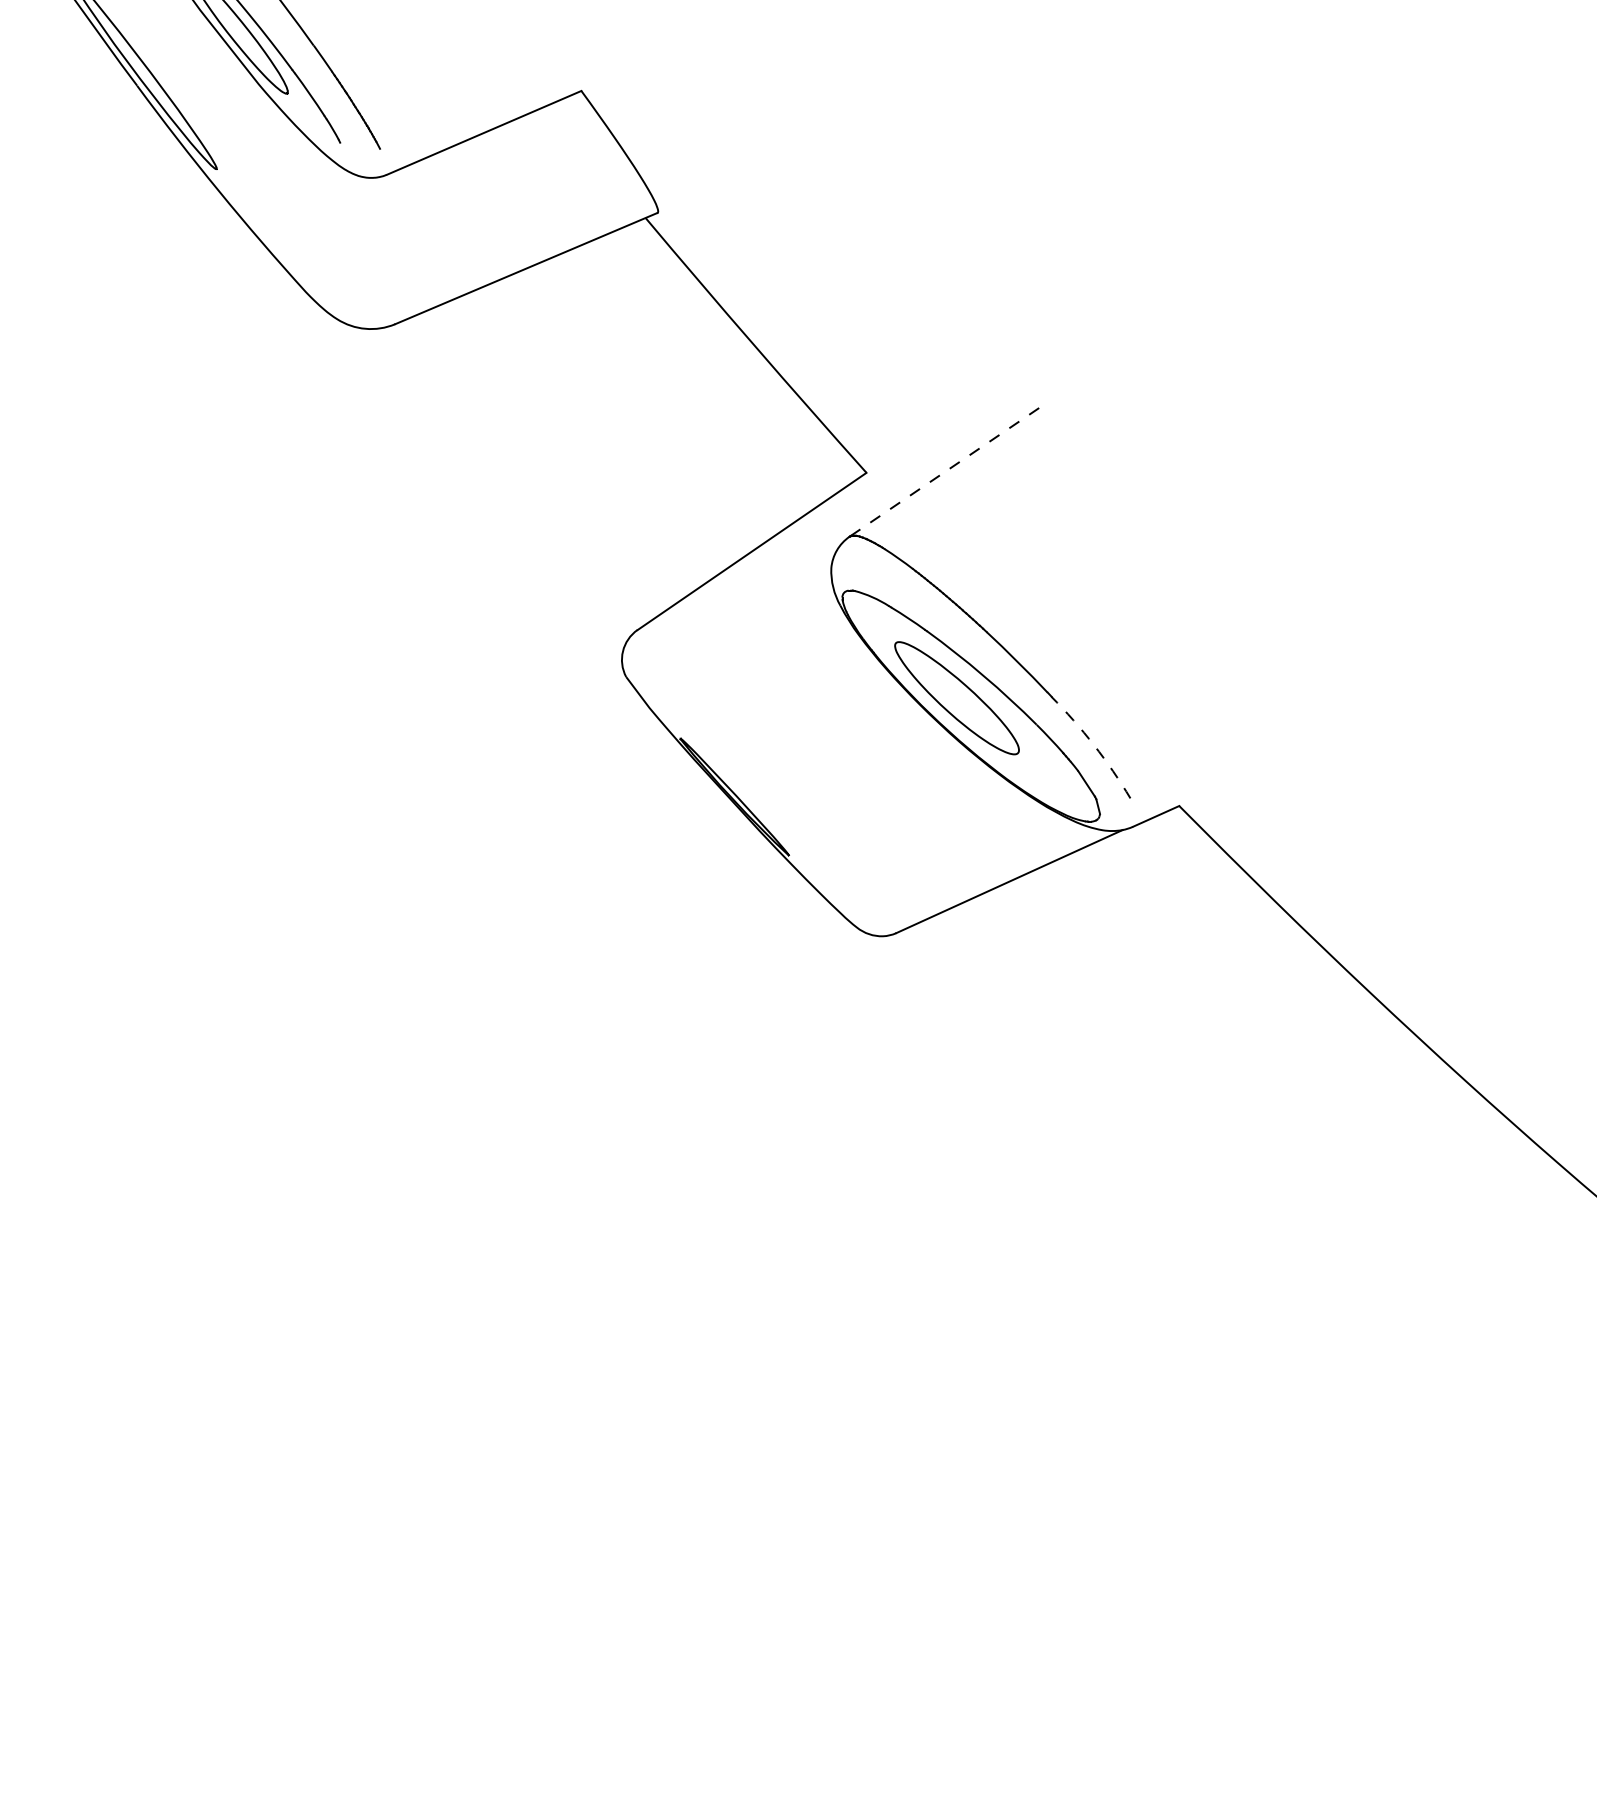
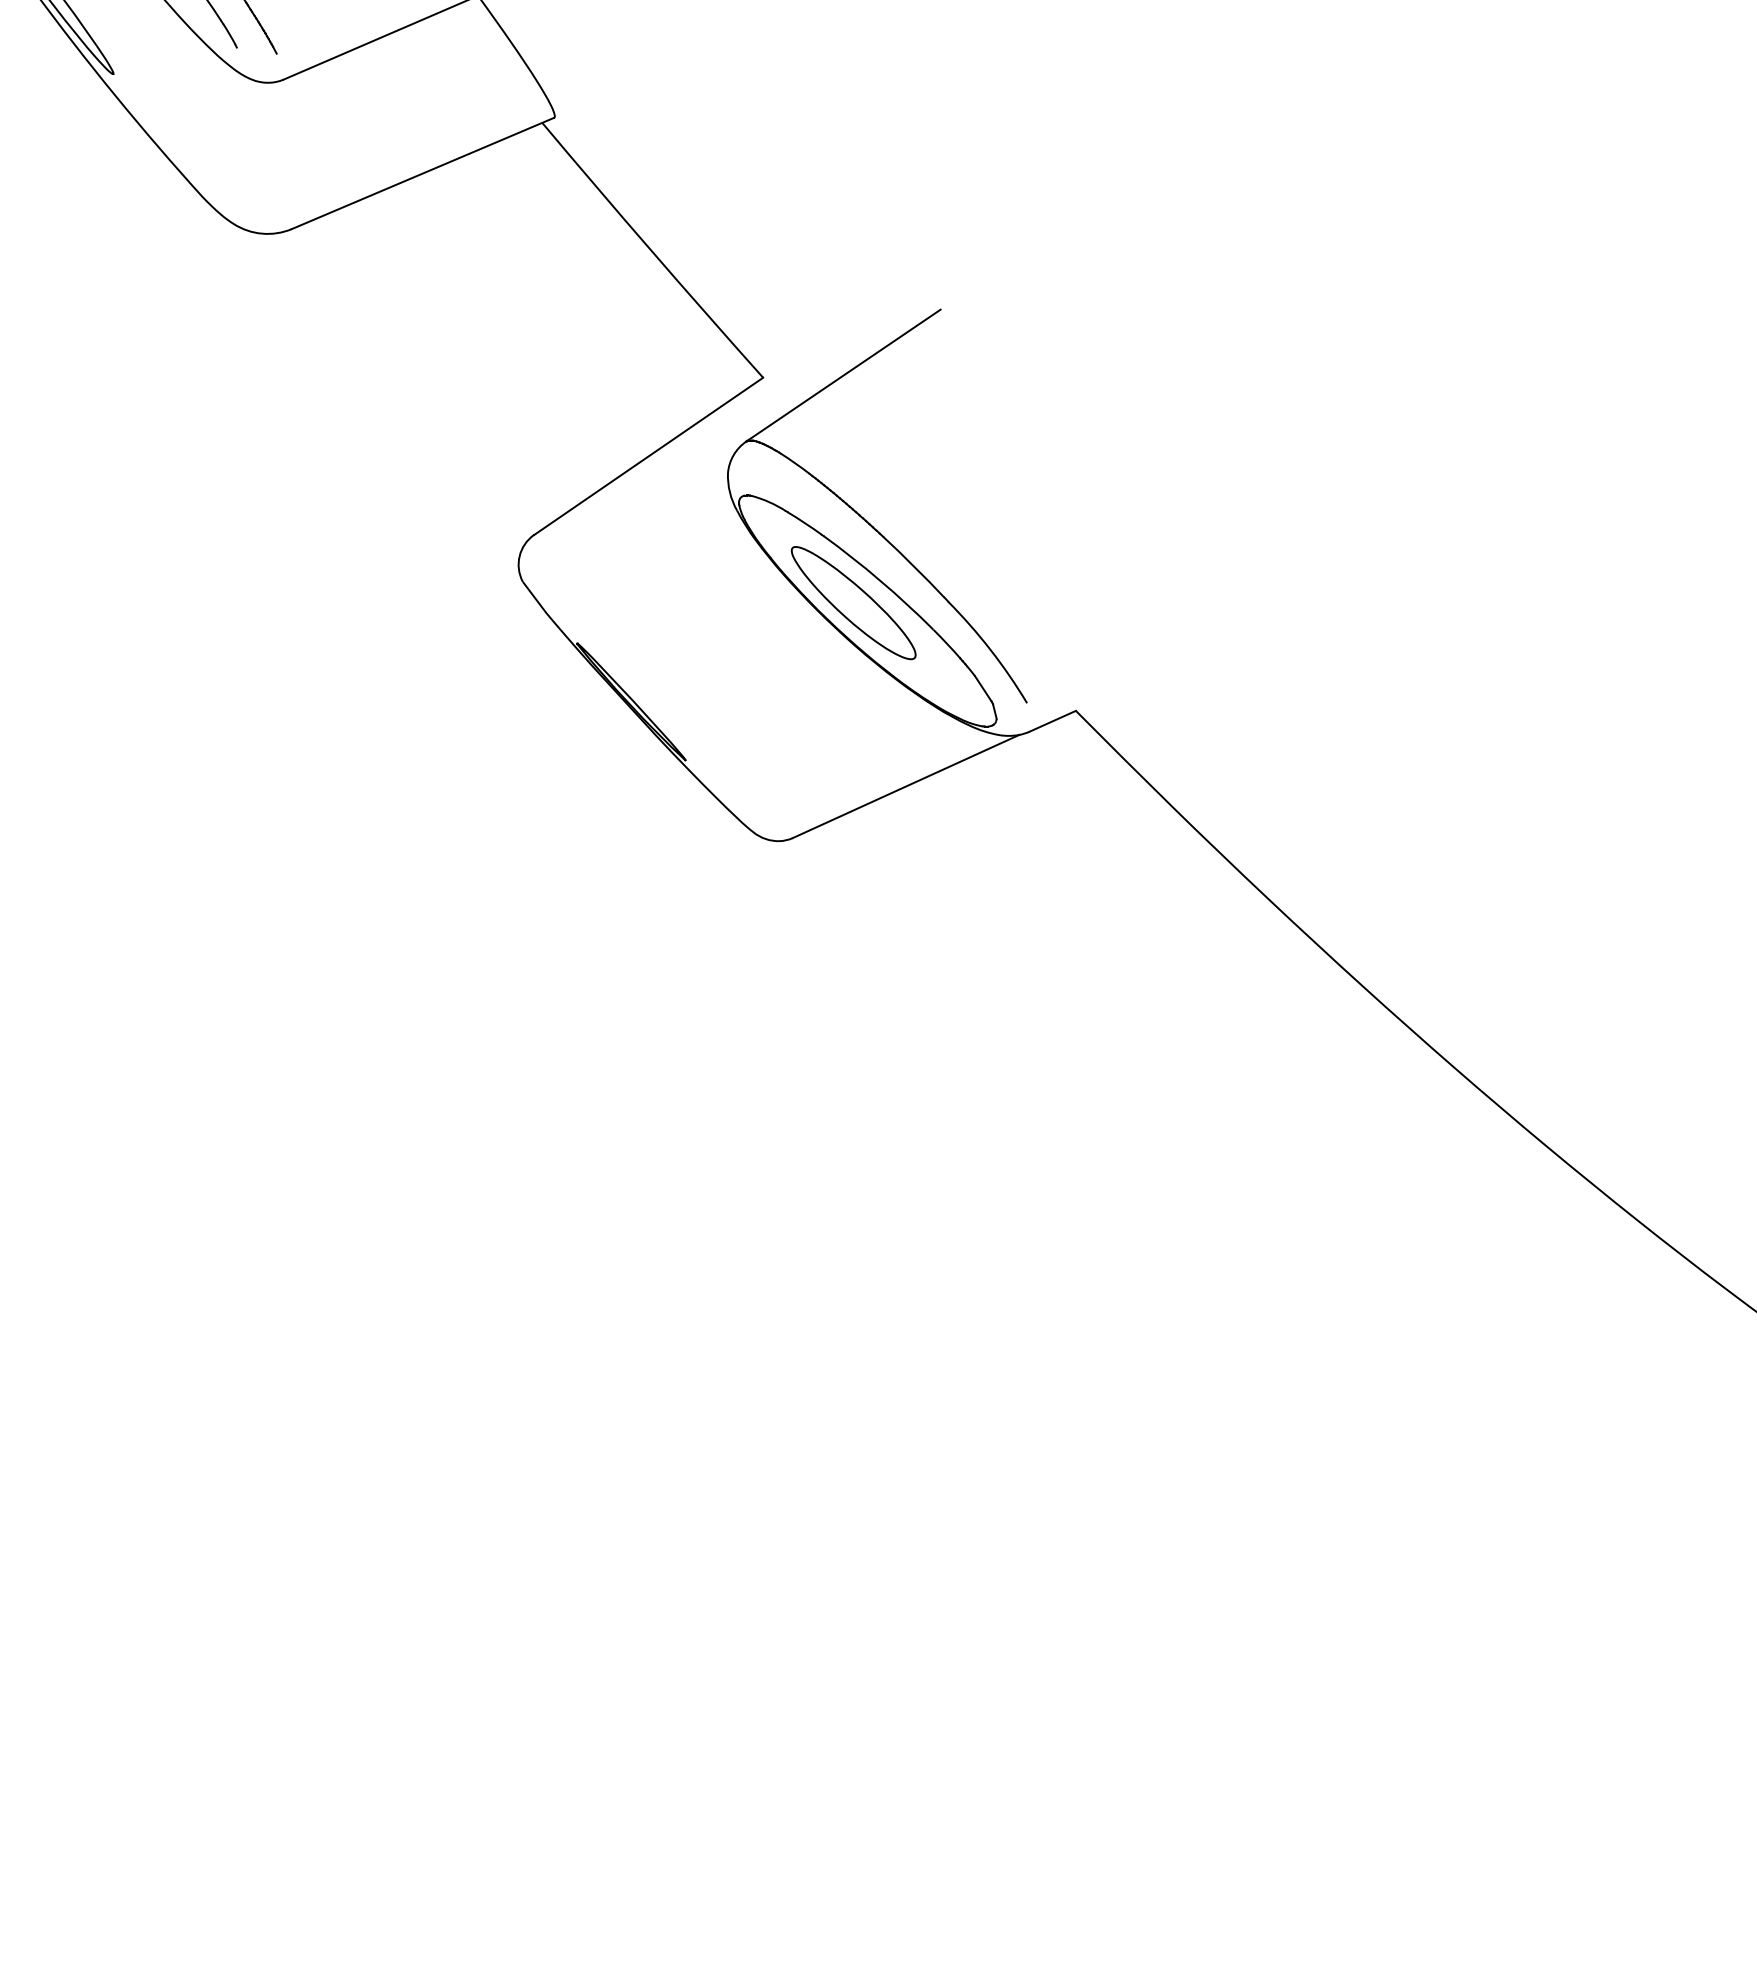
line: (946, 470) -> (843, 375), dashed -> solid
arc: (1093, 745) -> (990, 650), dashed -> solid

